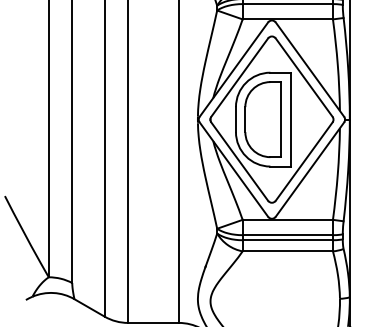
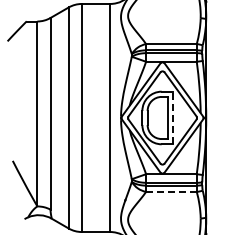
line: (291, 118) -> (173, 117), solid -> dashed
line: (286, 250) -> (170, 191), solid -> dashed

